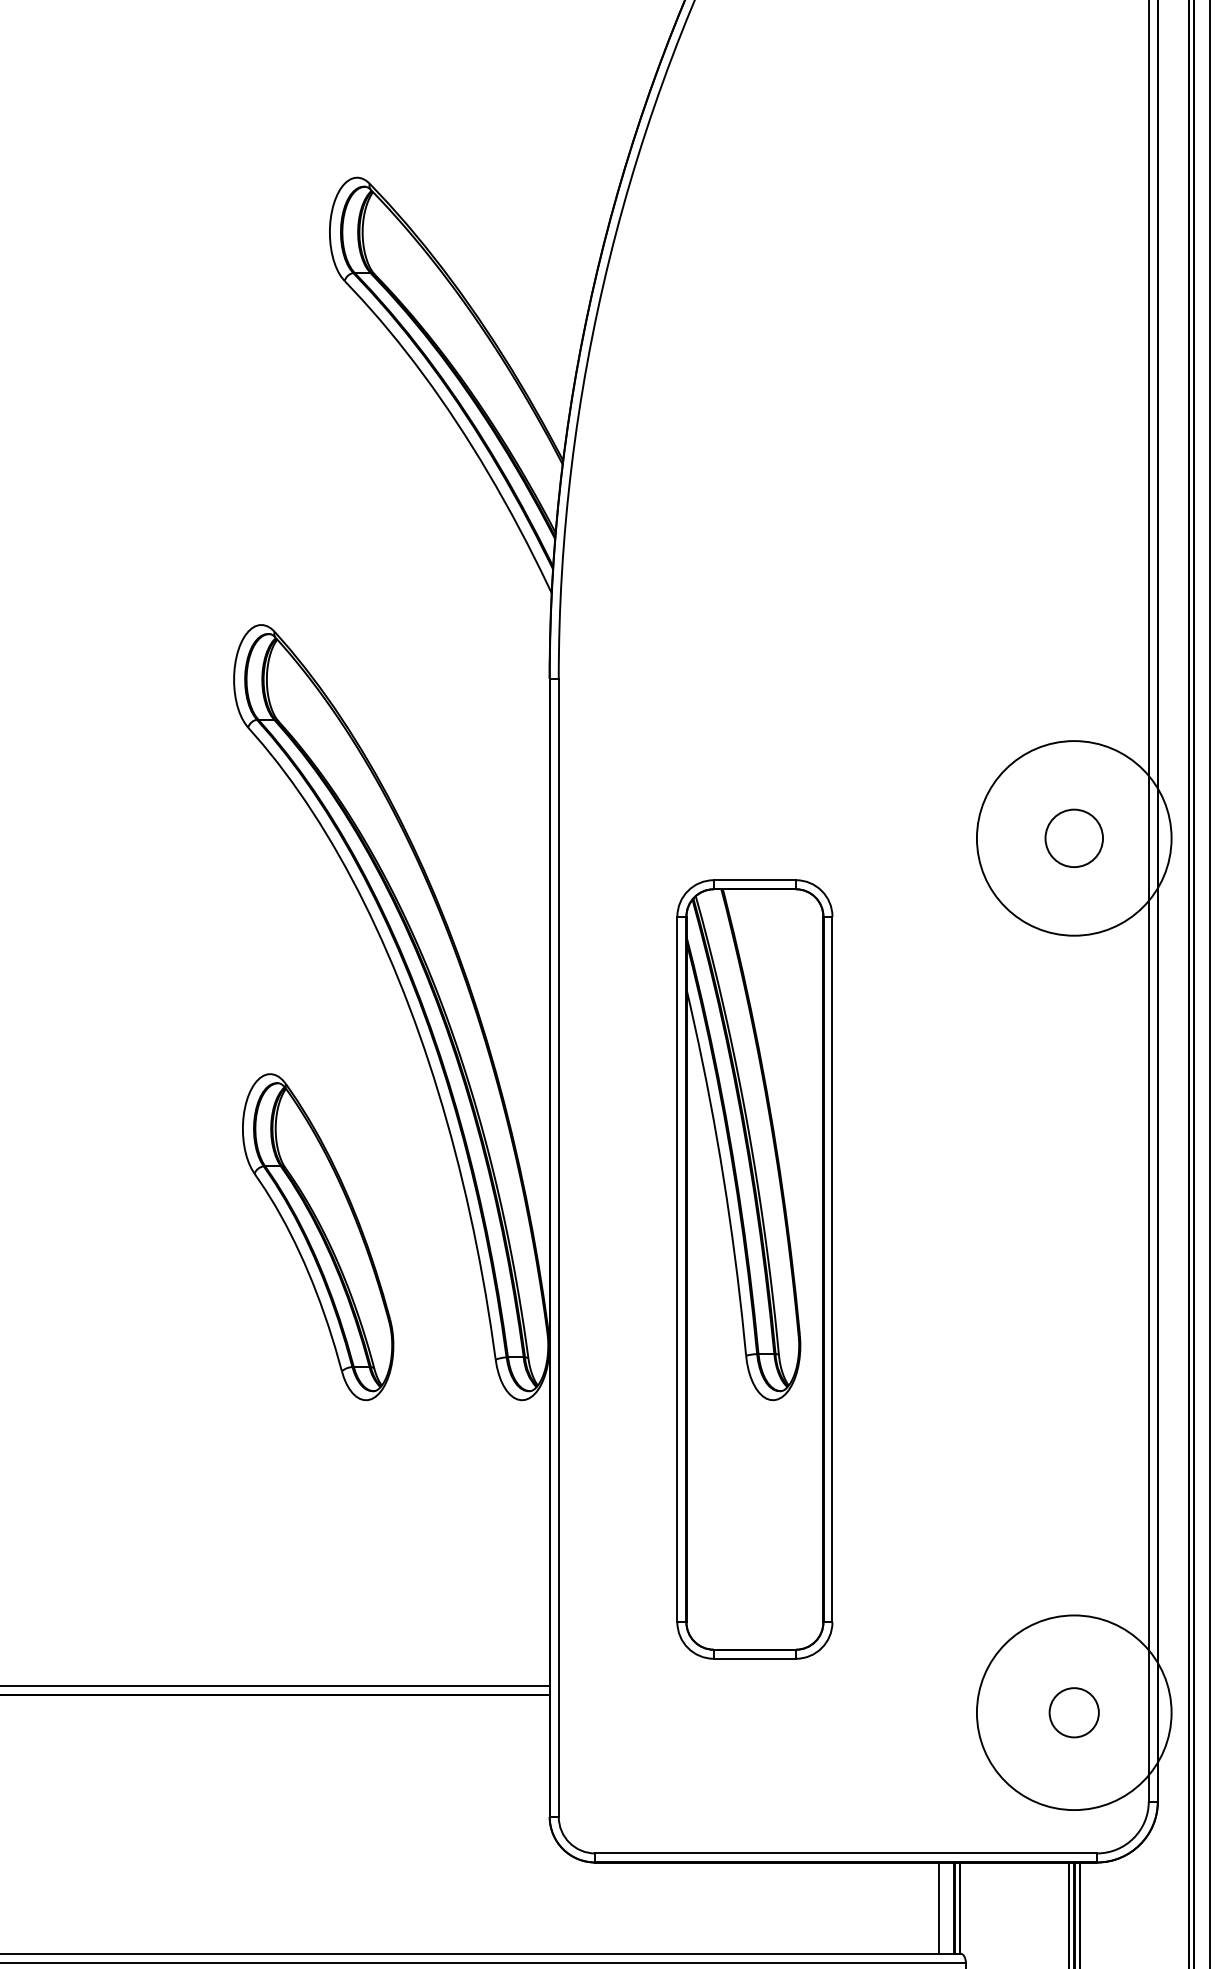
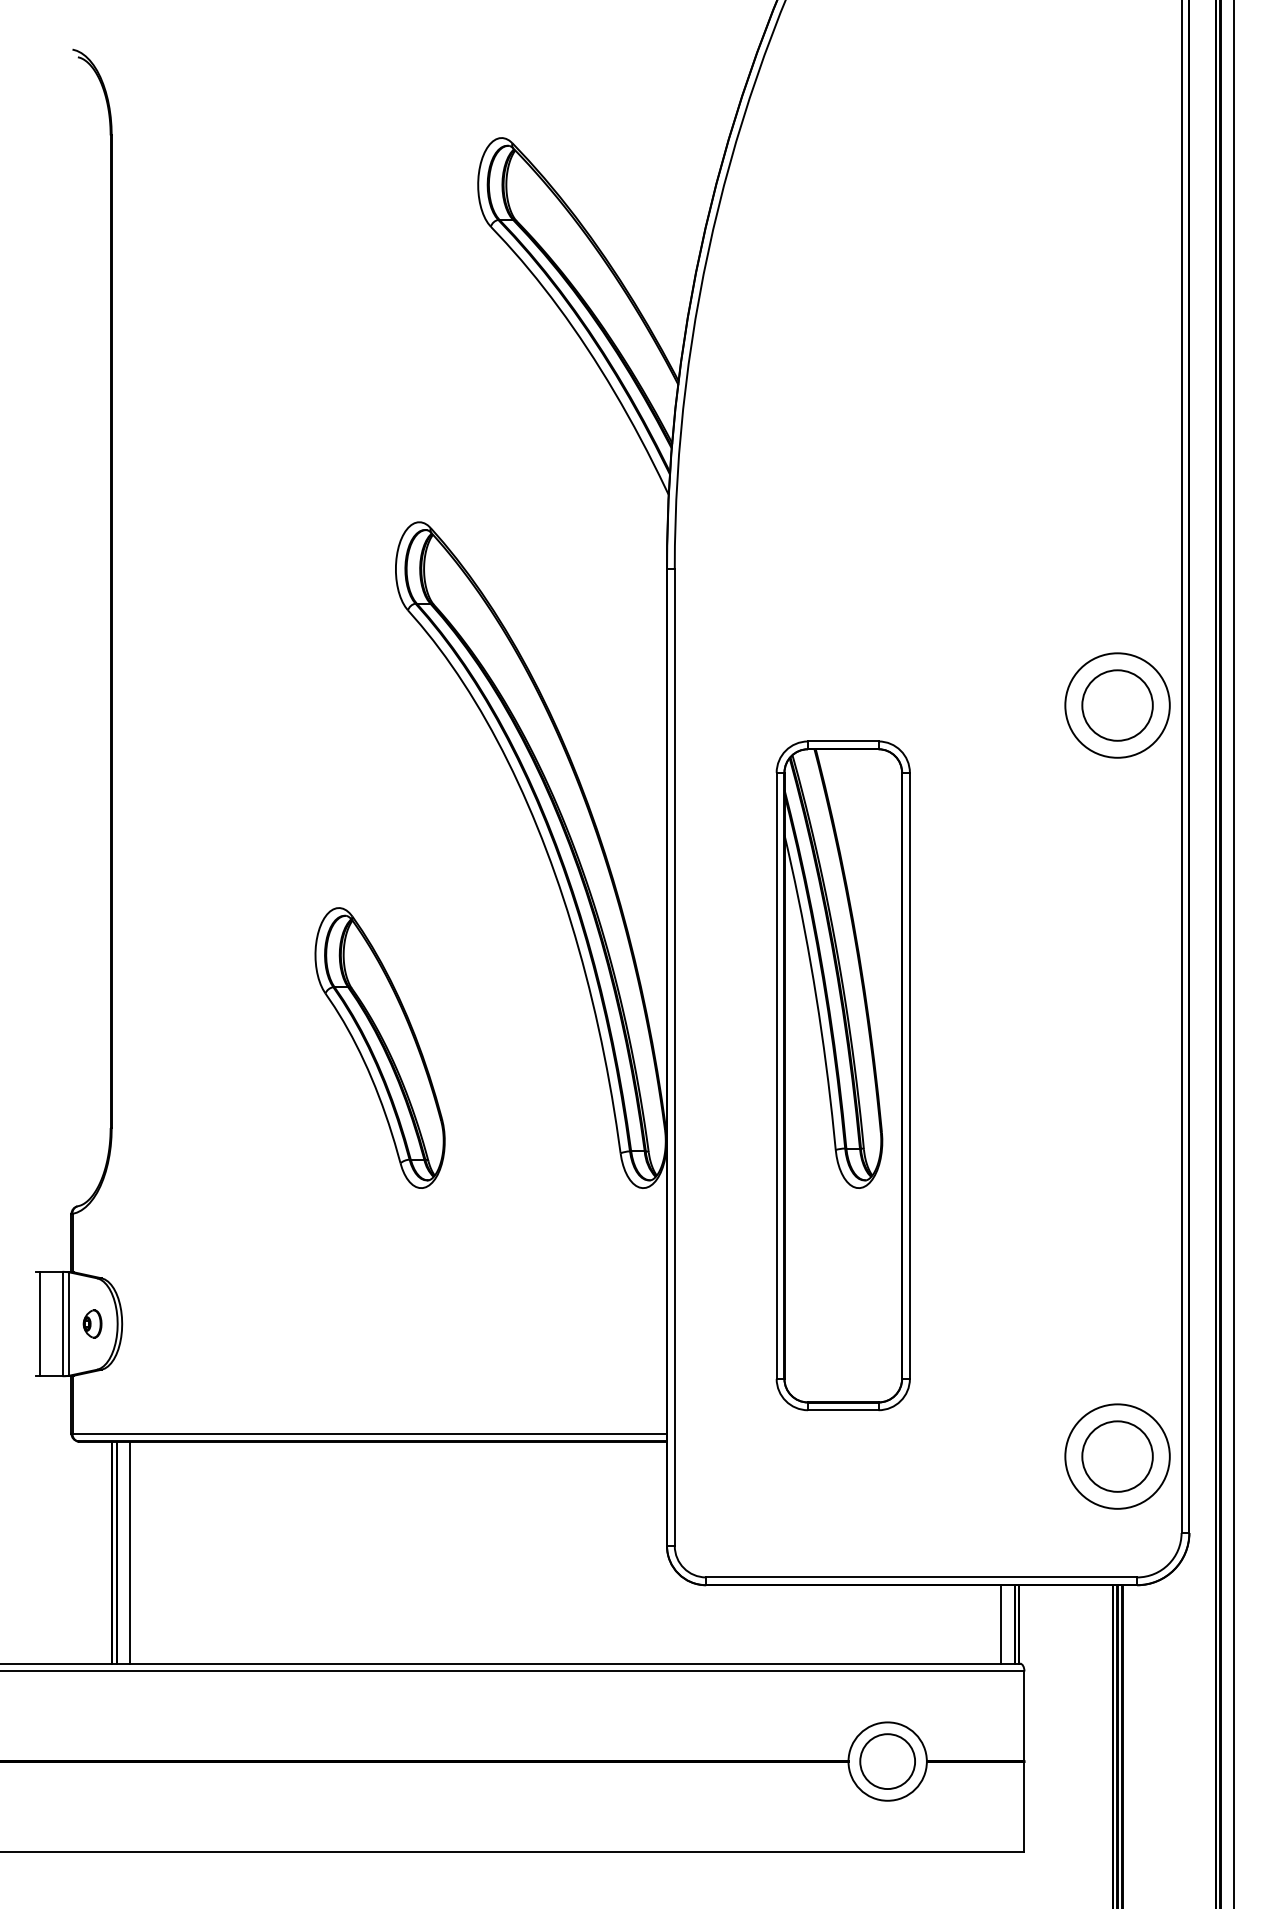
circle: (1074, 838) -> (1117, 705), size x0.62
circle: (1074, 838) -> (1117, 705), size x1.43
part: (317, 1236) -> (379, 1047), moved
circle: (1074, 1712) -> (1117, 1456), size x0.62
circle: (1074, 1712) -> (1117, 1456), size x1.67

